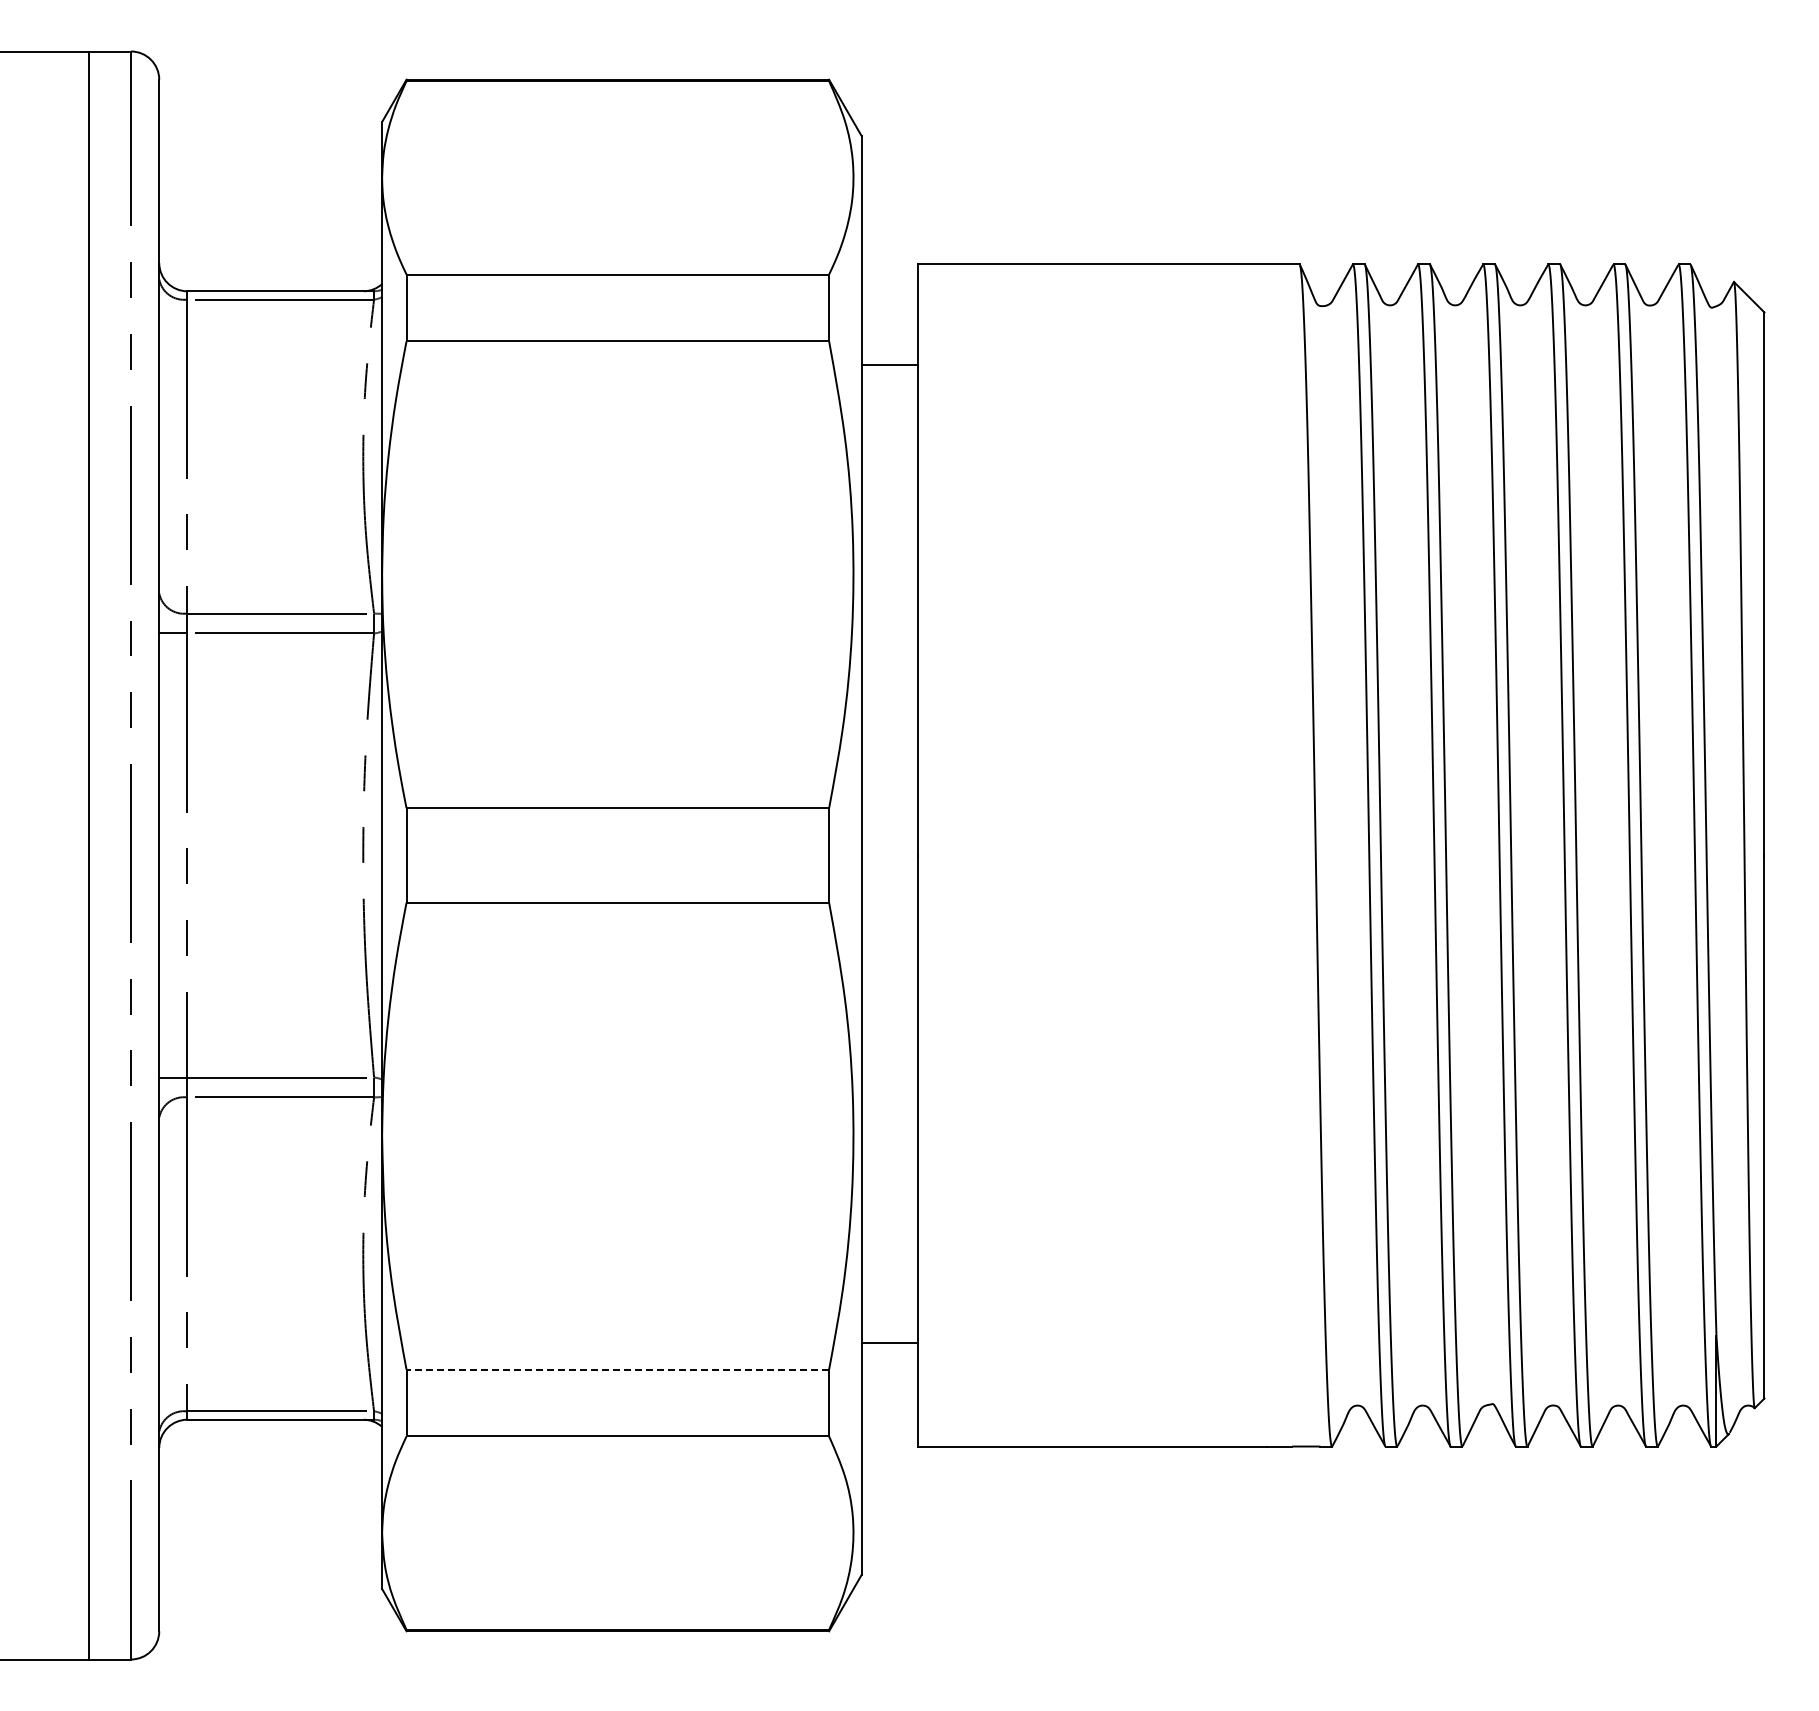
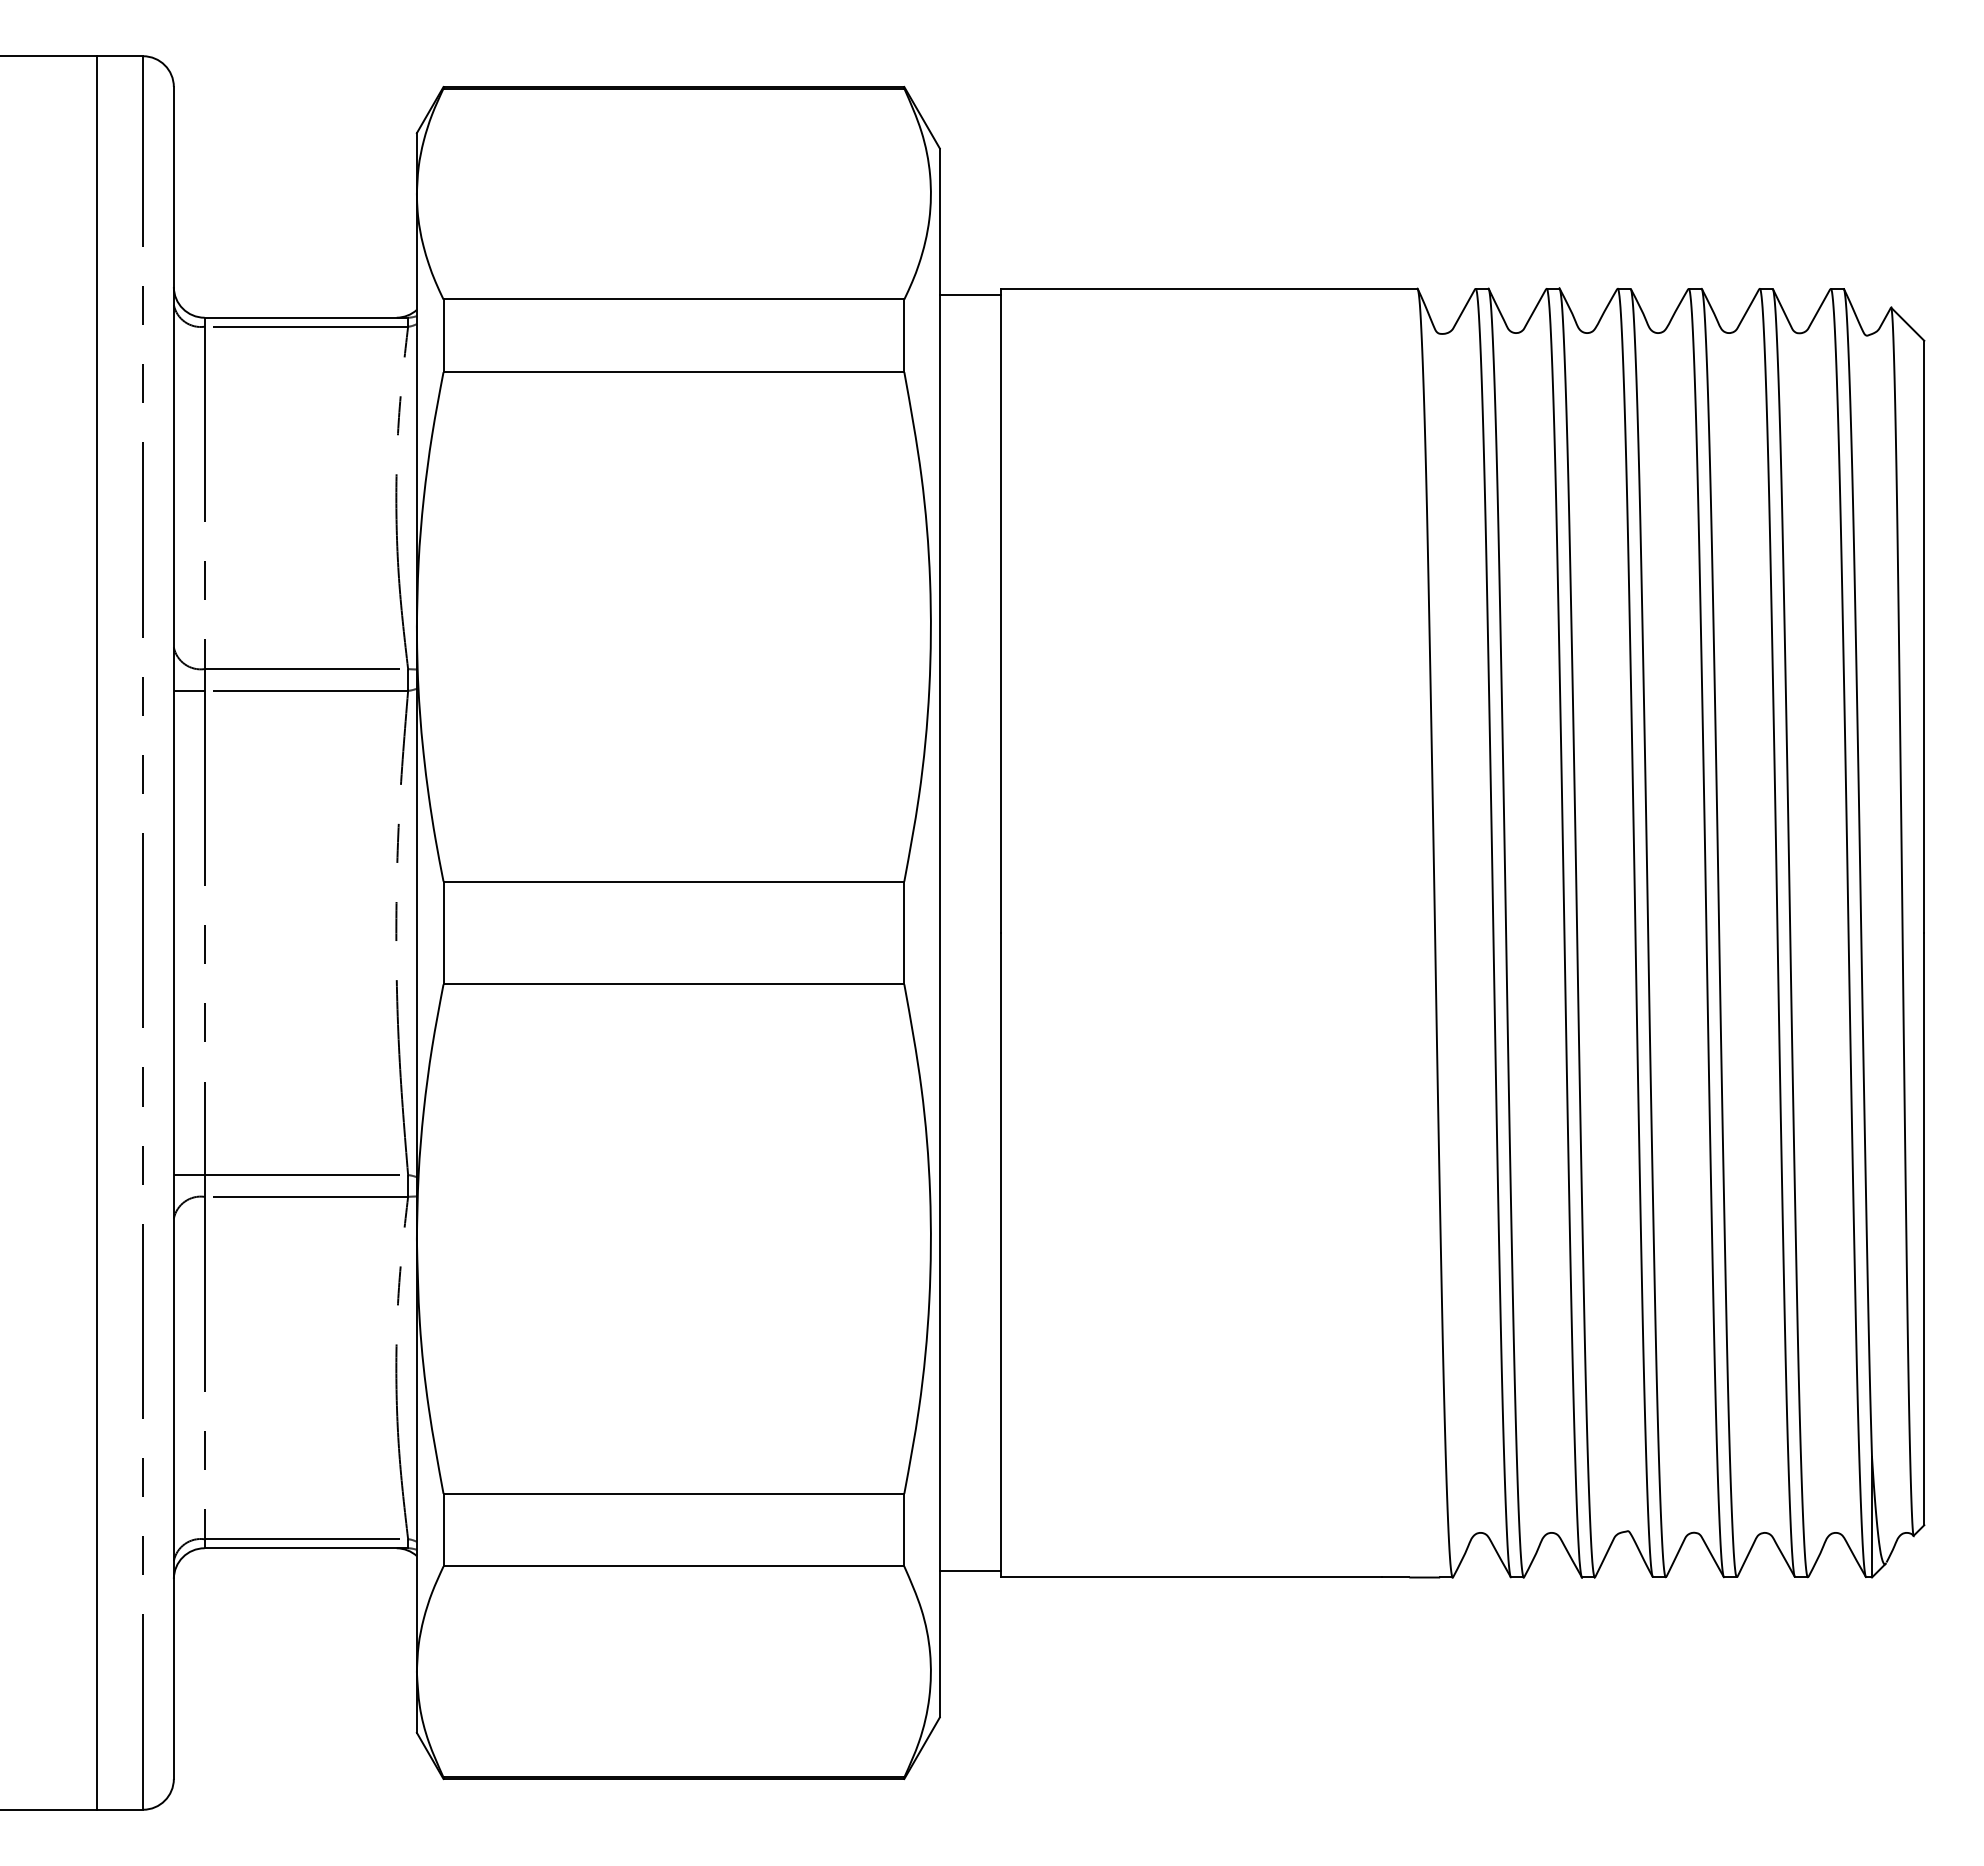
line: (889, 365) -> (970, 295), moved
line: (889, 1342) -> (970, 1570), moved
line: (617, 1369) -> (673, 1493), dashed -> solid

